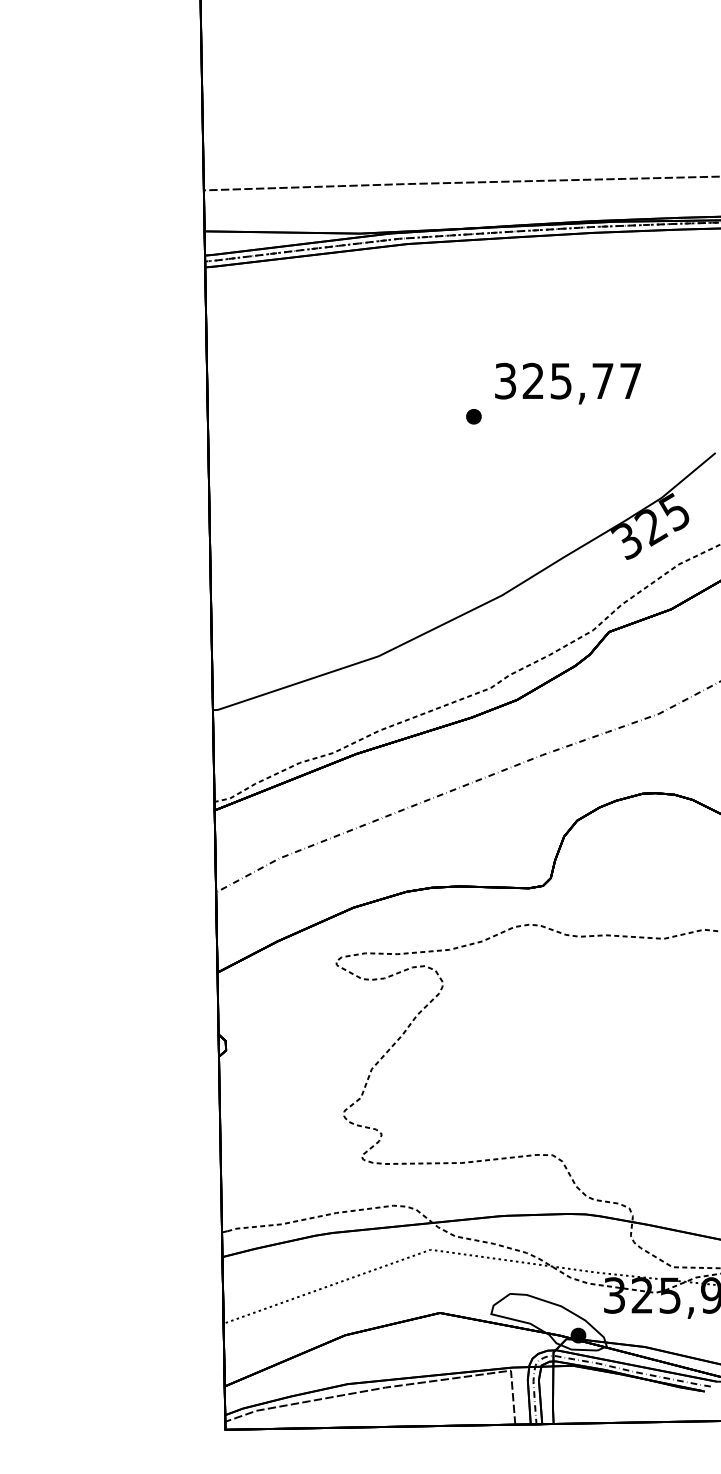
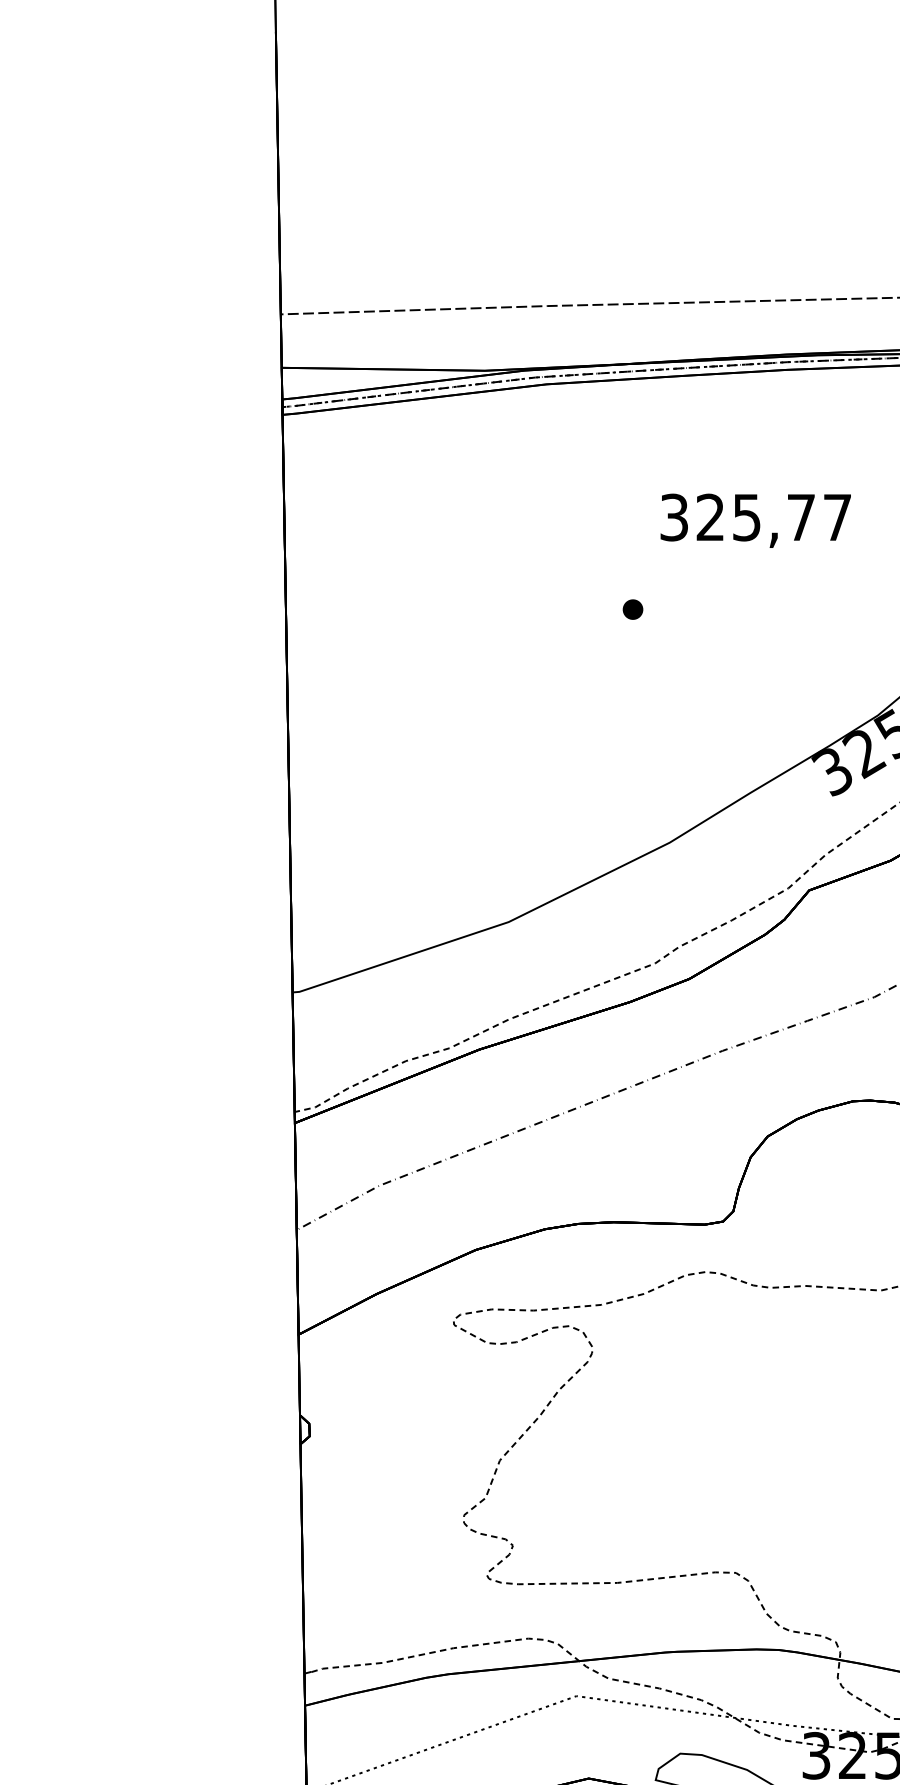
text: (567, 383) -> (755, 520), moved

